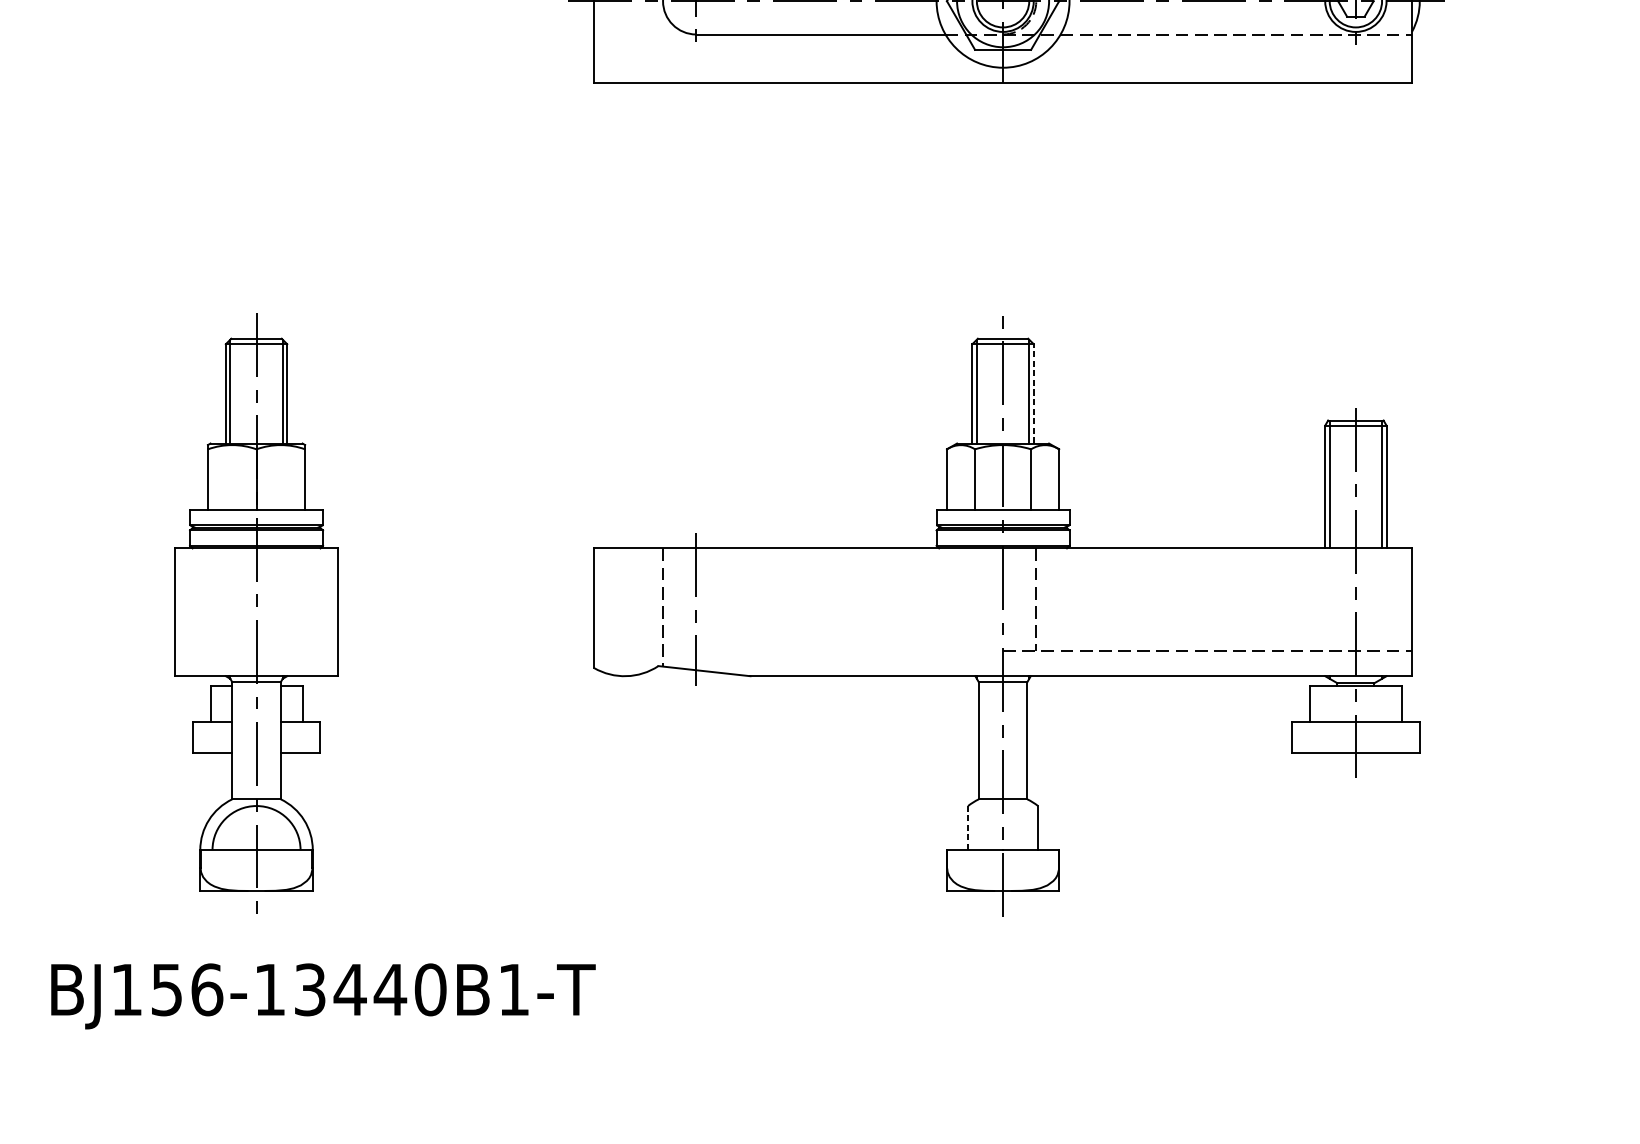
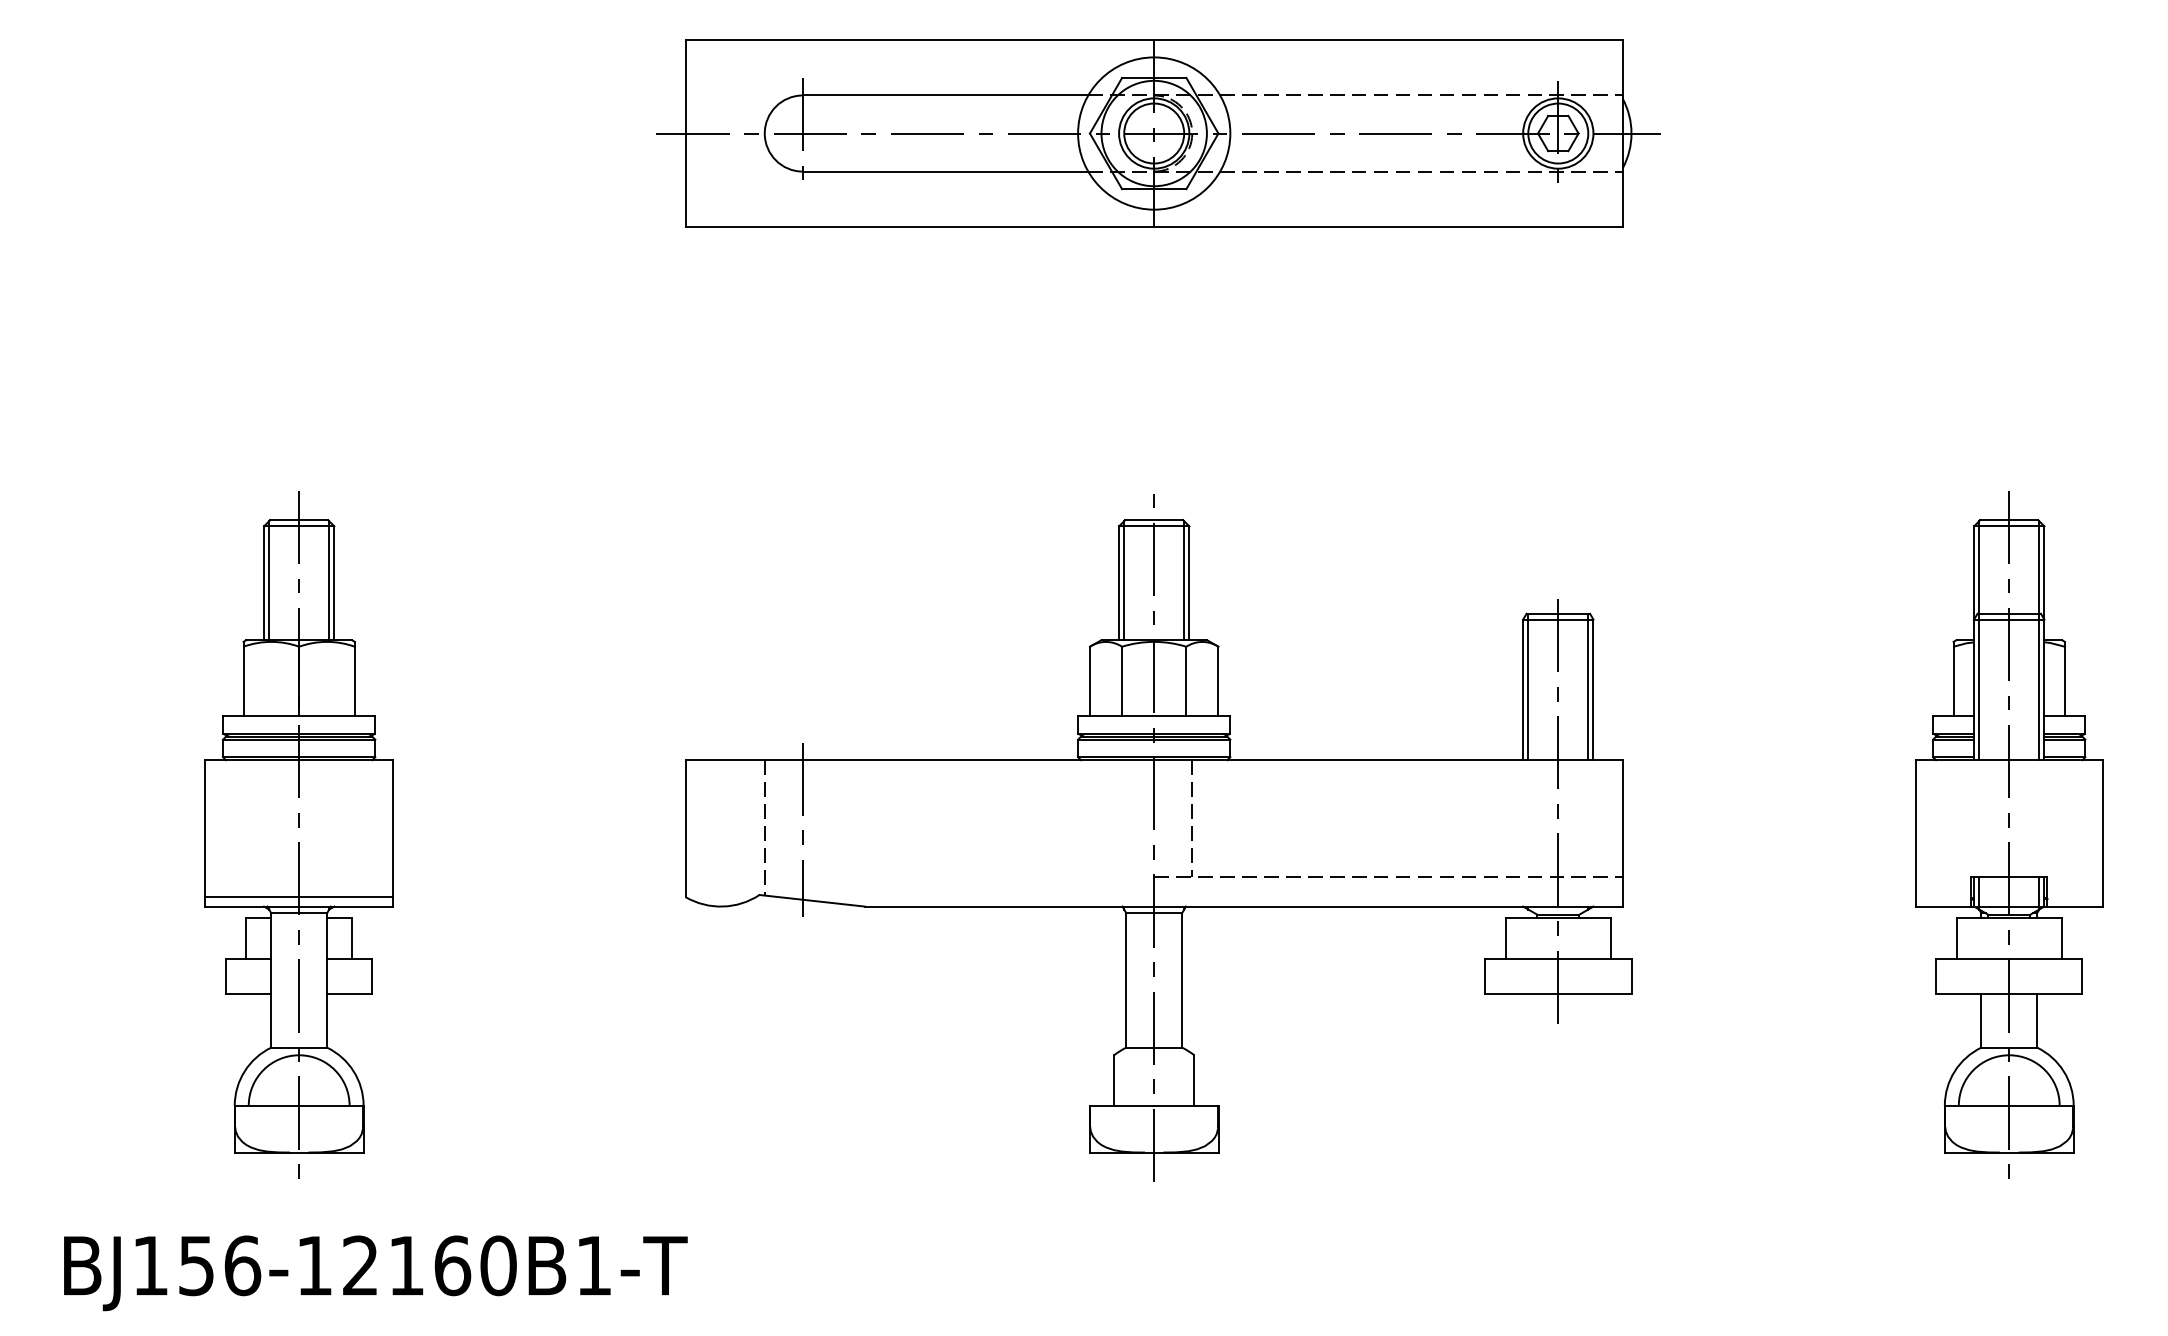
line: (1033, 394) -> (1189, 583), dashed -> solid
line: (255, 668) -> (298, 897), added
line: (968, 828) -> (1114, 1080), dashed -> solid
text: (351, 989) -> (407, 1265), BJ156-13440B1-T -> BJ156-12160B1-T

